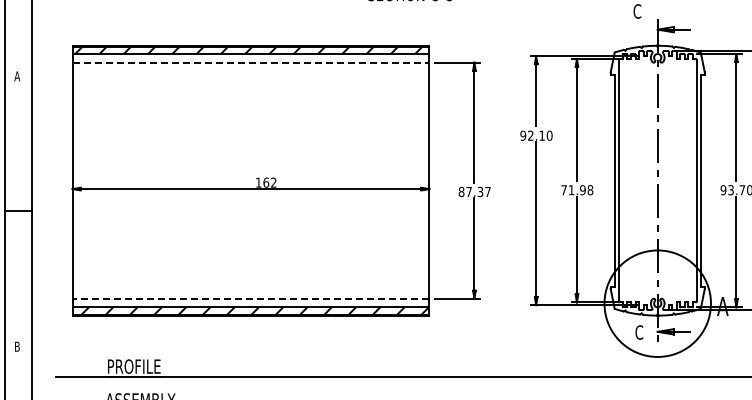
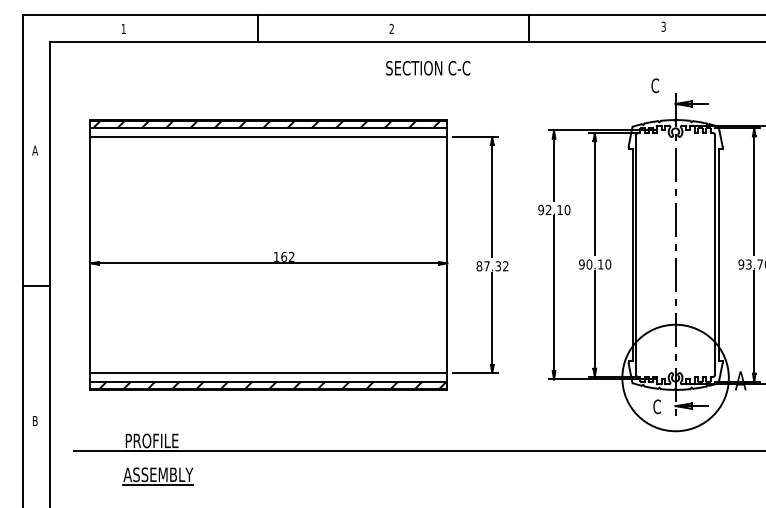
line: (251, 62) -> (269, 136), dashed -> solid
text: (577, 190) -> (595, 264), 71.98 -> 90.10
text: (487, 192) -> (505, 266), 87.37 -> 87.32
line: (250, 299) -> (268, 373), dashed -> solid

